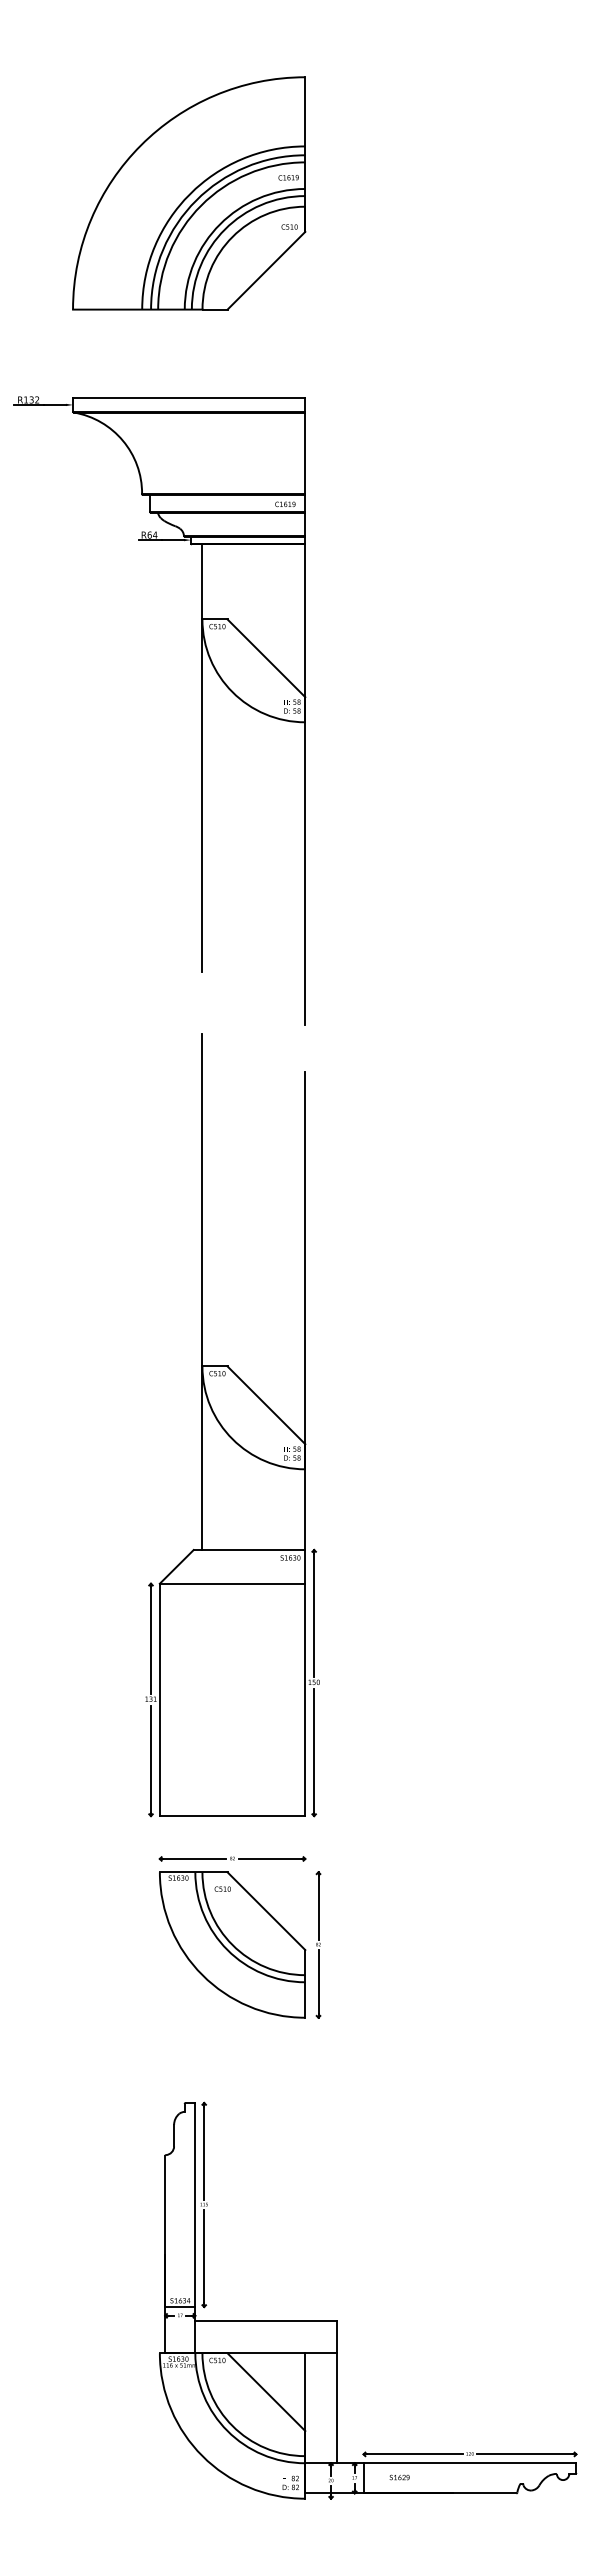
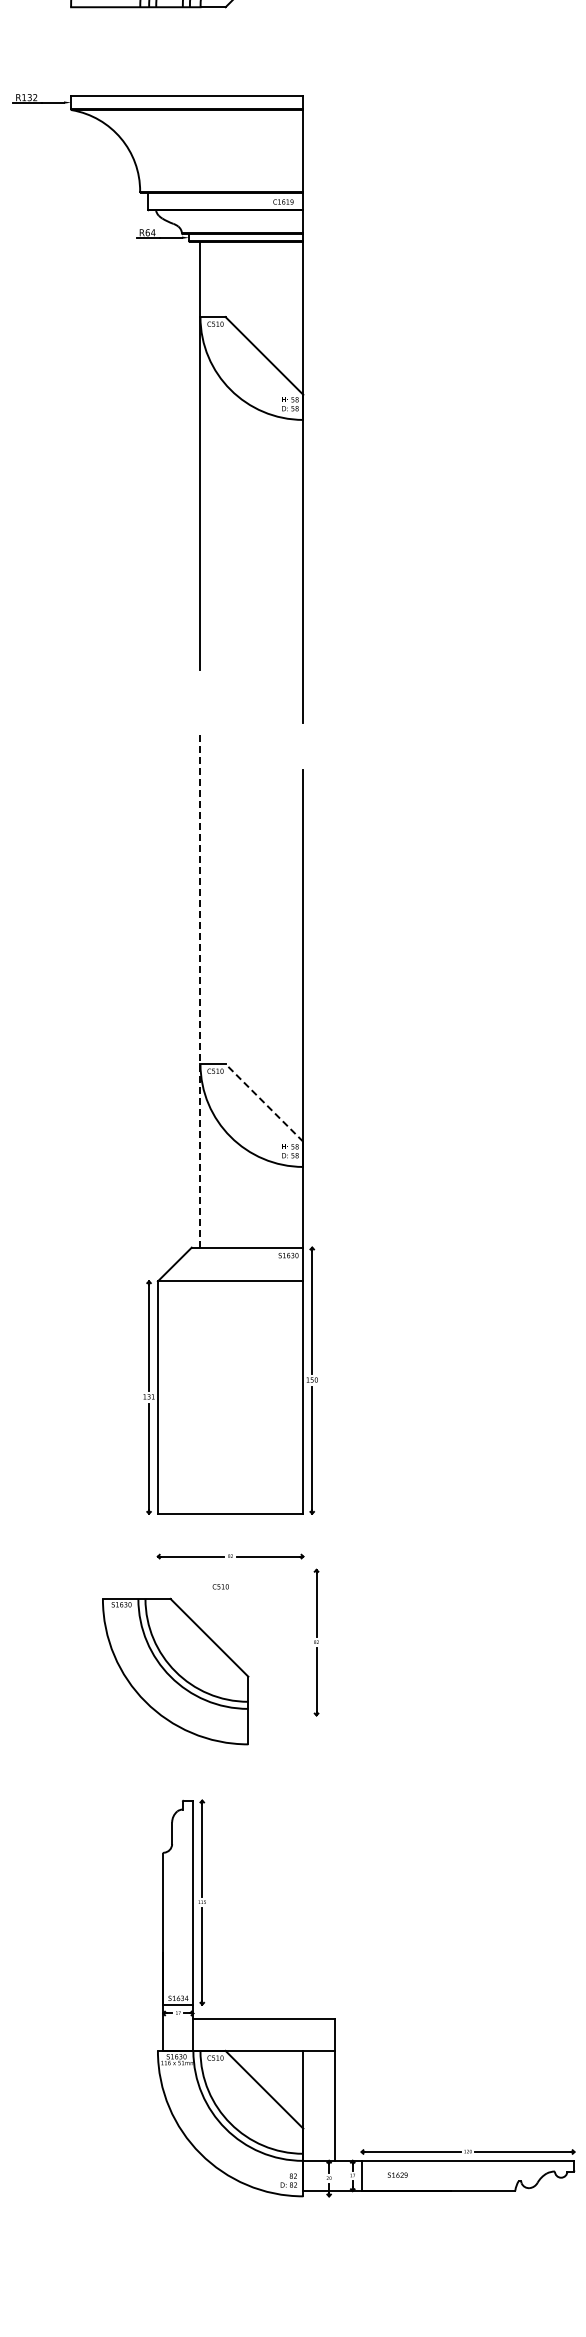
line: (202, 1292) -> (200, 990), solid -> dashed
line: (266, 1405) -> (264, 1103), solid -> dashed
part: (232, 1944) -> (175, 1671), moved

